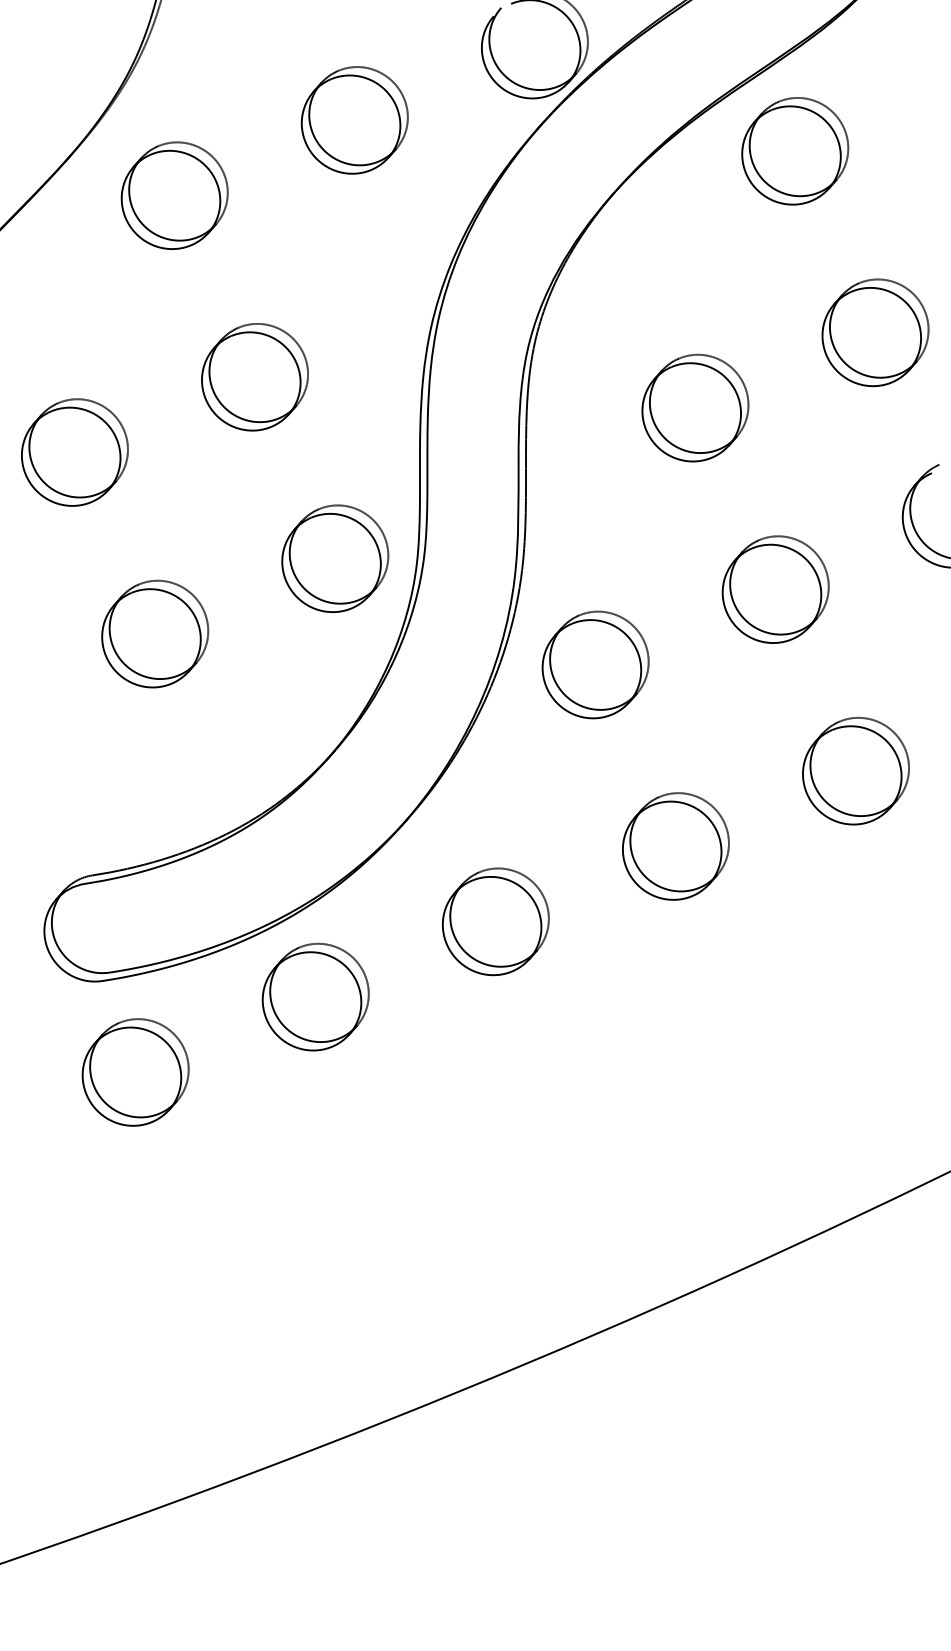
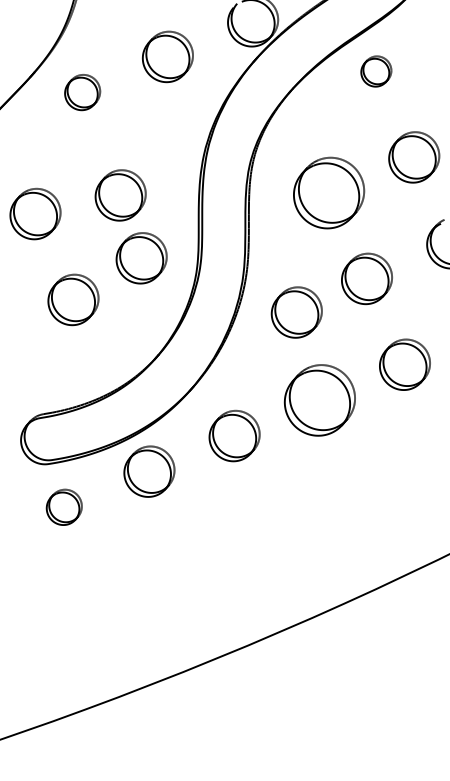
part: (795, 151) -> (376, 71), size x0.6
part: (174, 195) -> (82, 92), size x0.7
part: (254, 377) -> (120, 195), moved
part: (694, 406) -> (328, 192), size x1.4
part: (334, 559) -> (141, 258), moved
part: (594, 664) -> (296, 312), moved
part: (675, 846) -> (319, 400), size x1.4
part: (136, 1072) -> (64, 507), size x0.7

